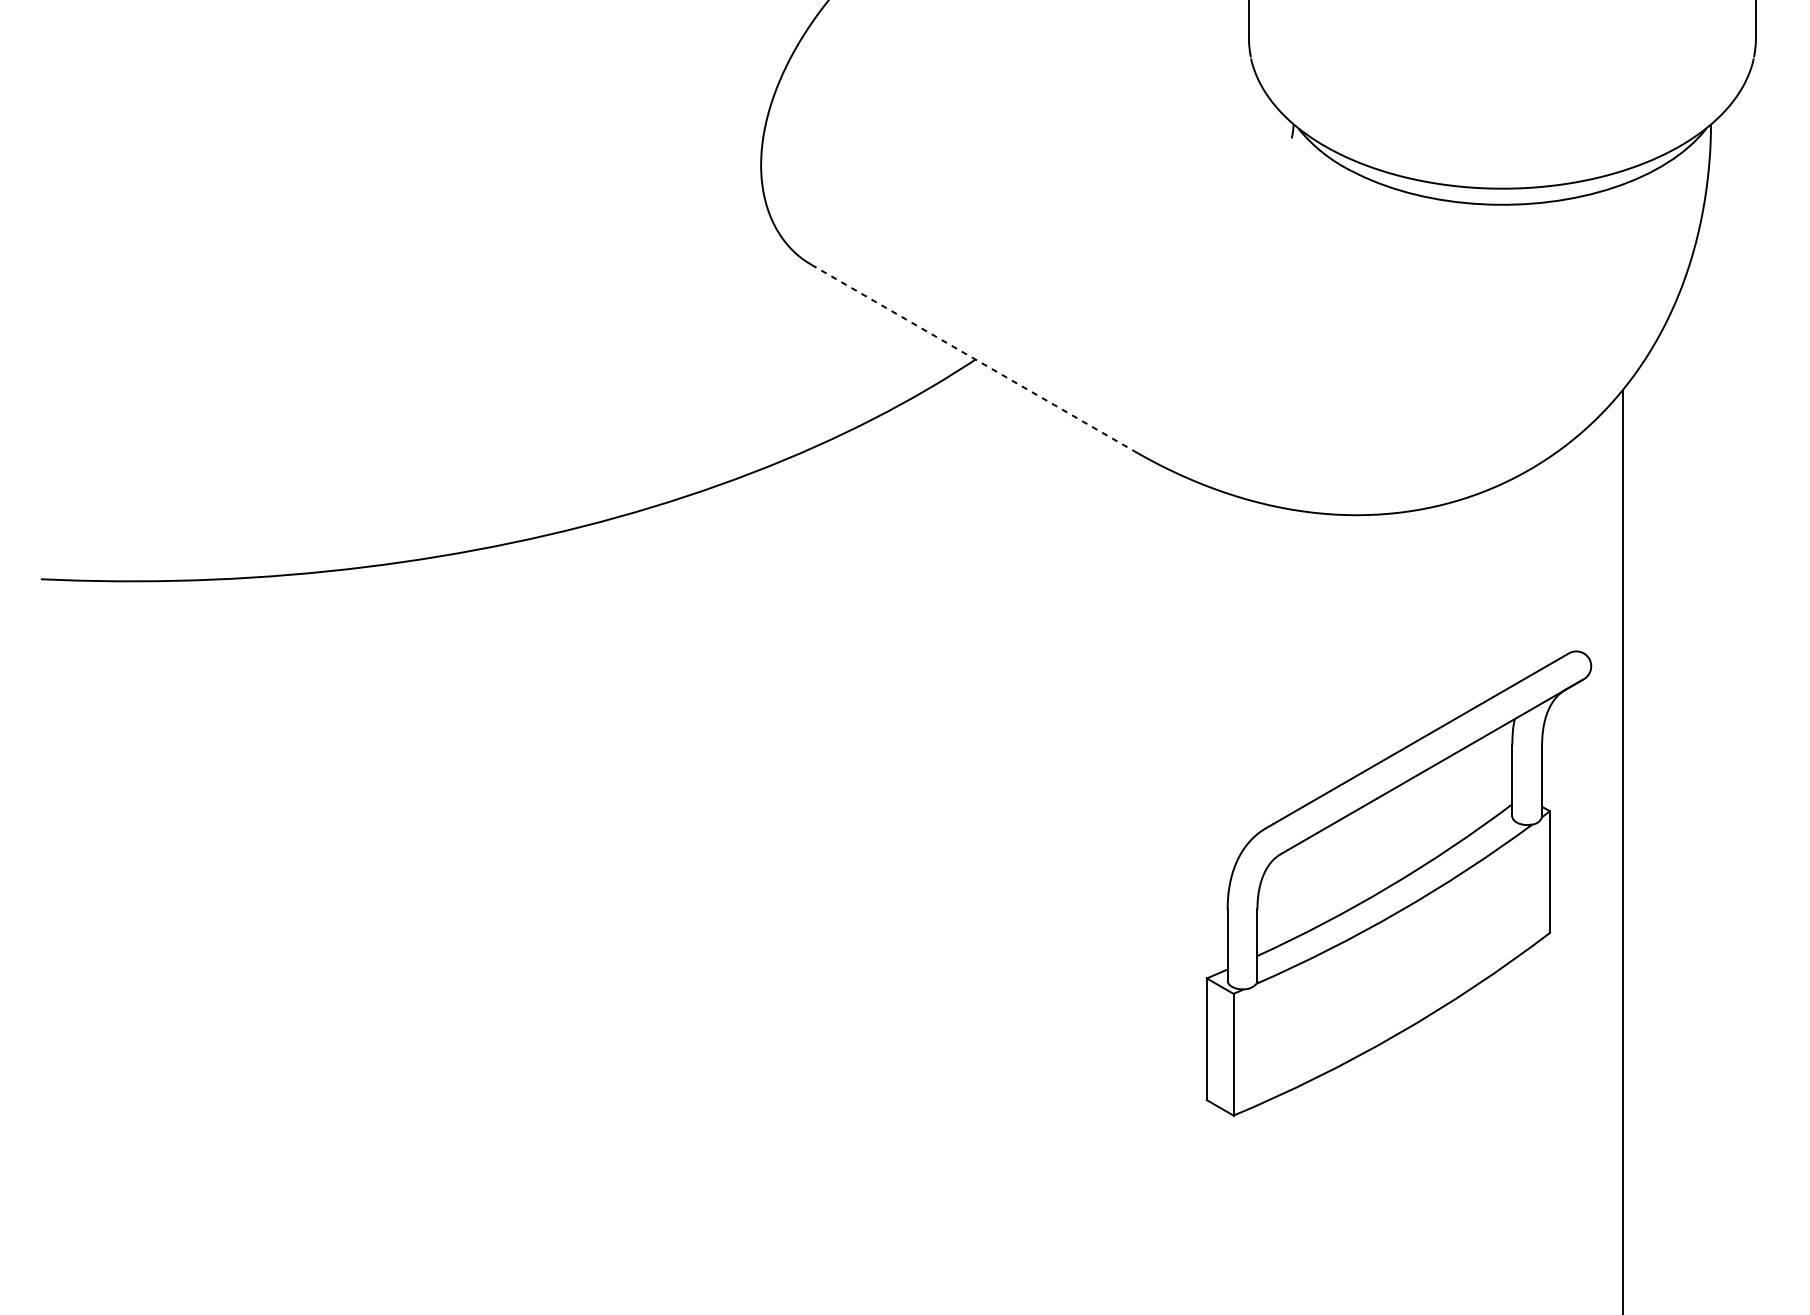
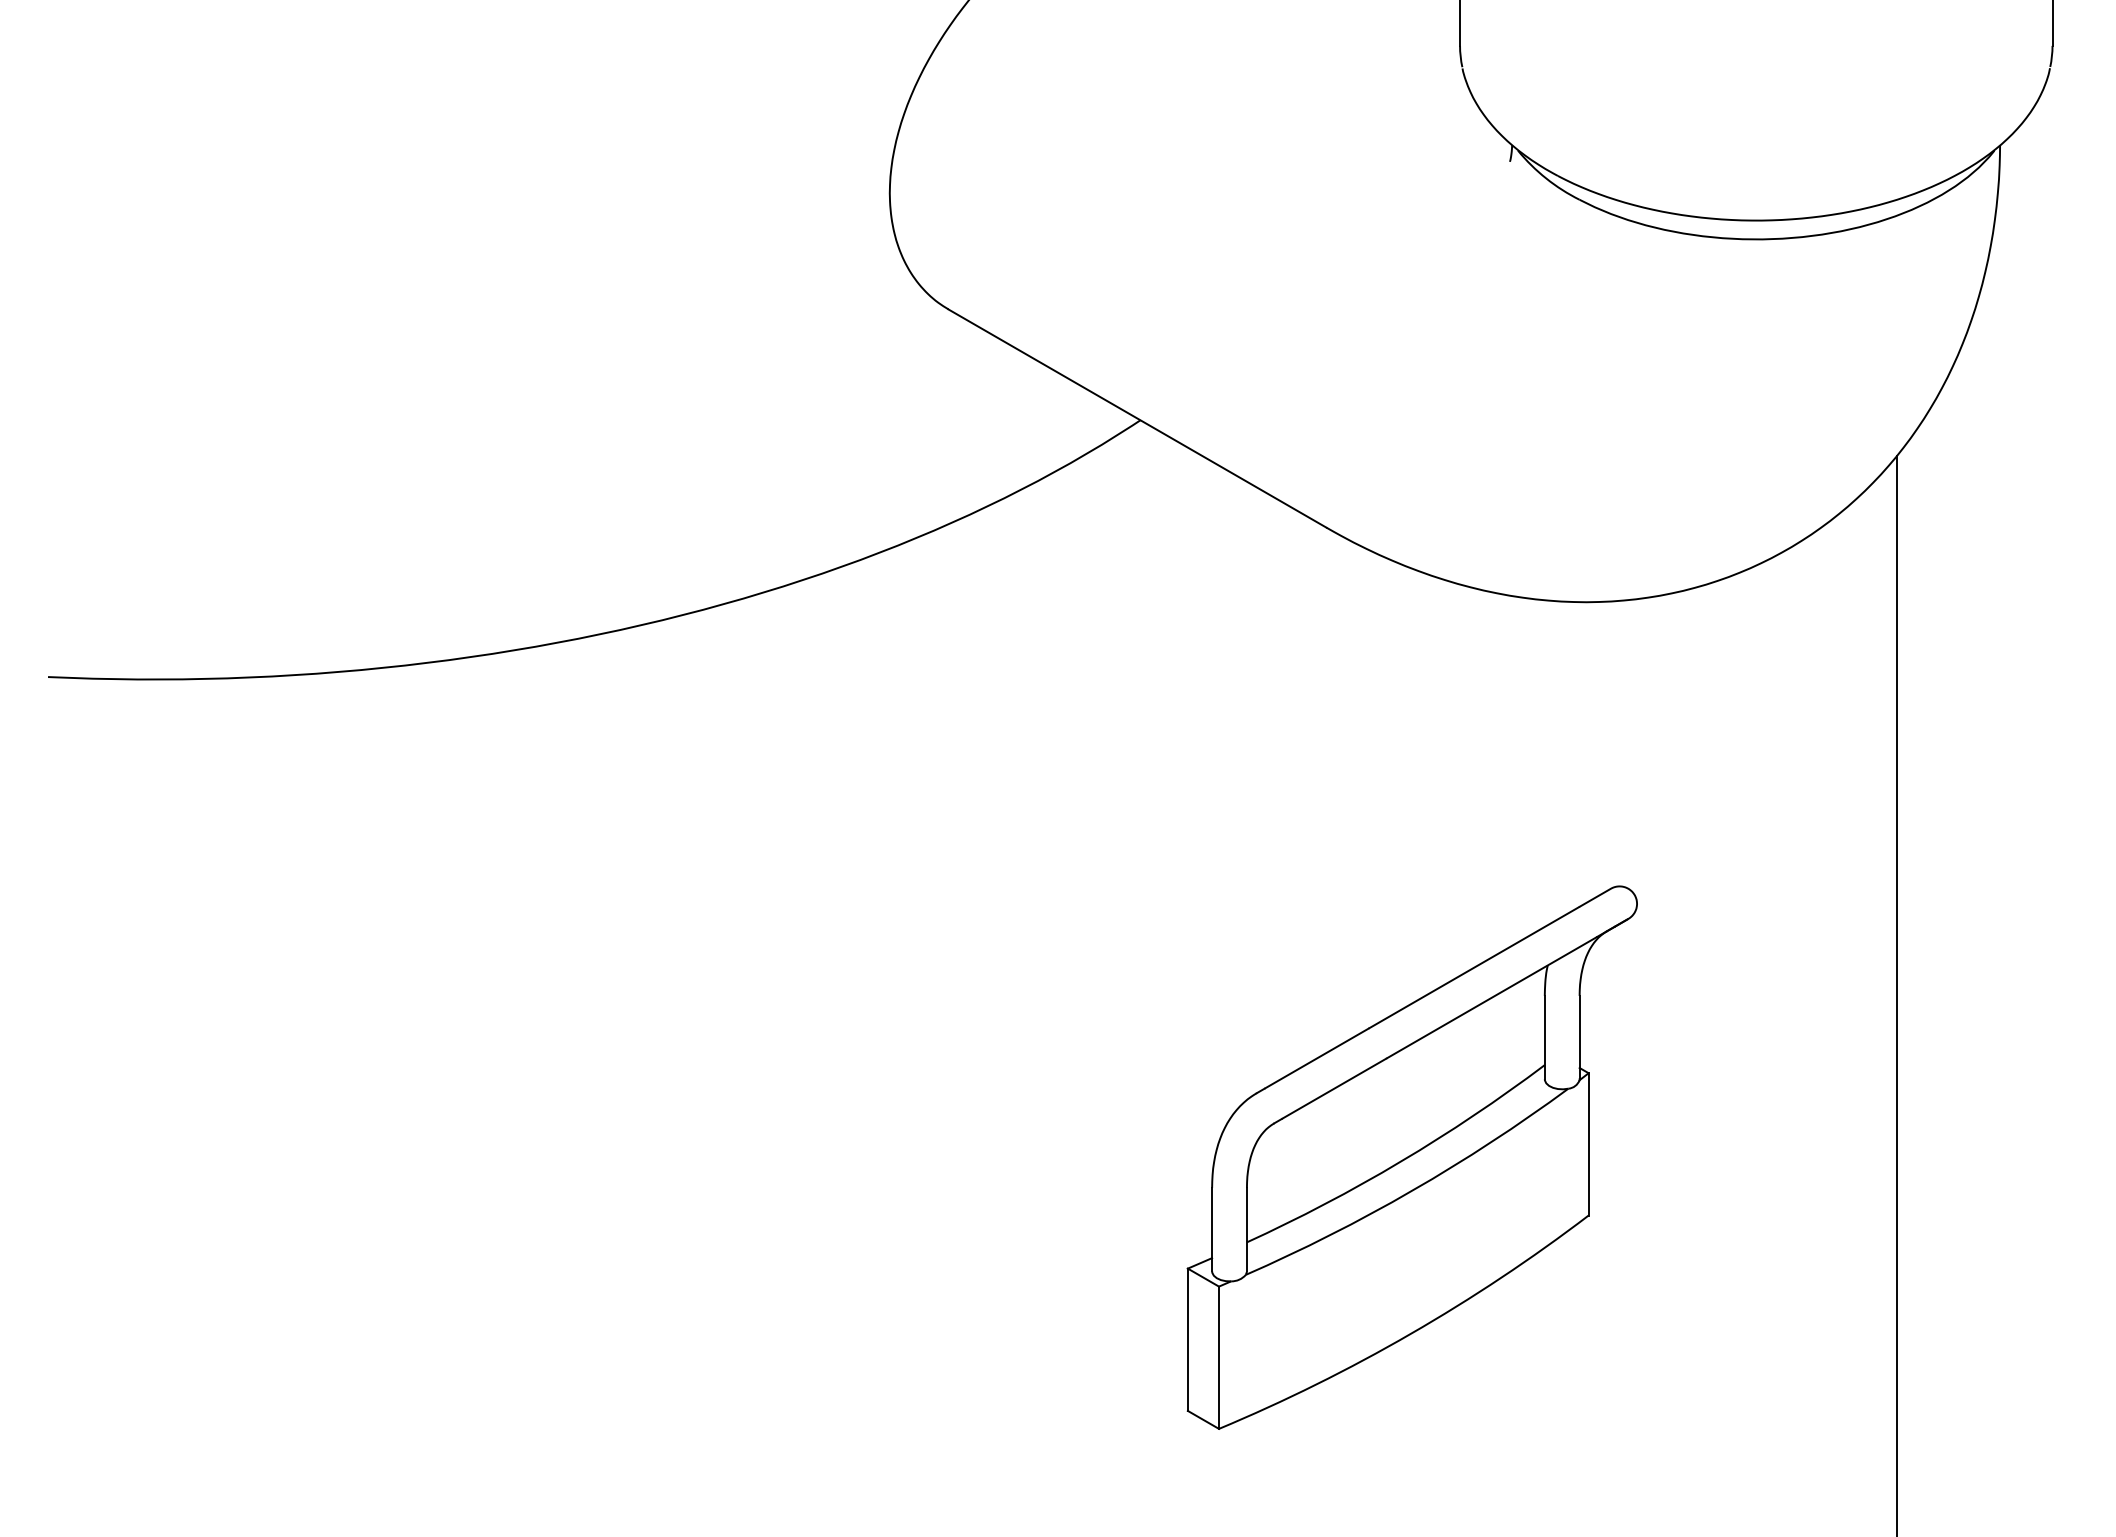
line: (973, 358) -> (1137, 418), dashed -> solid
part: (1398, 883) -> (1411, 1157), moved

